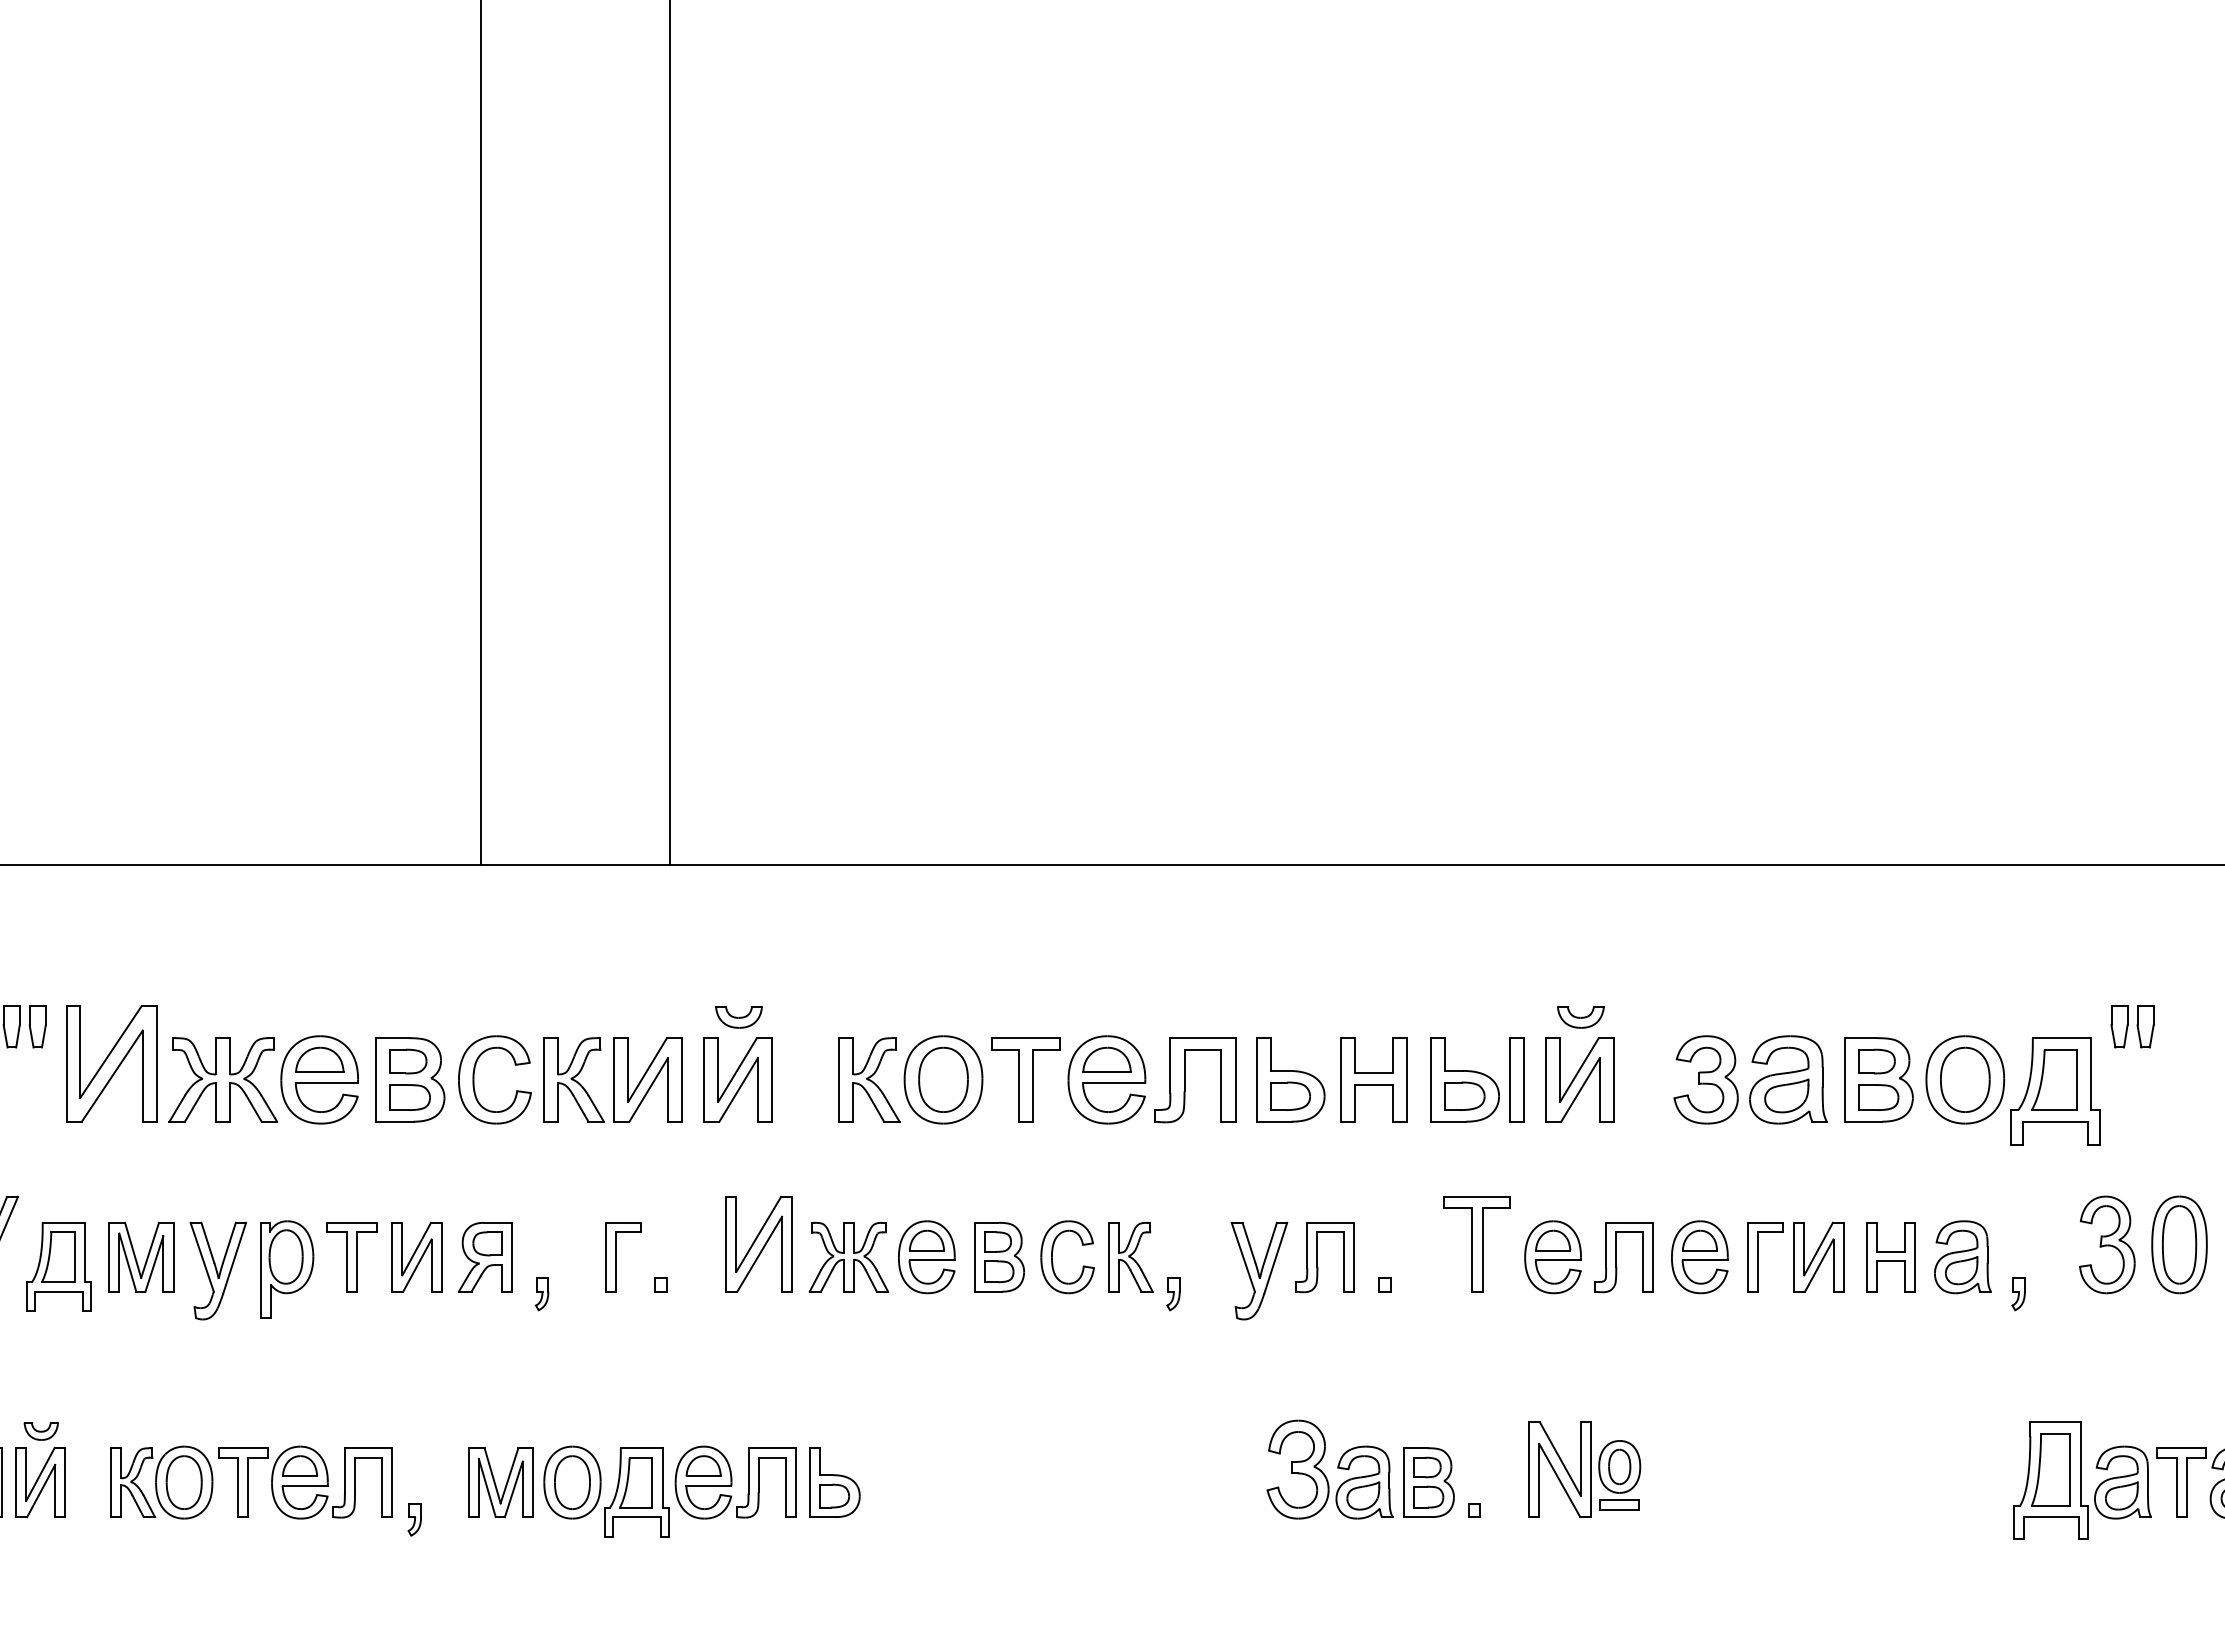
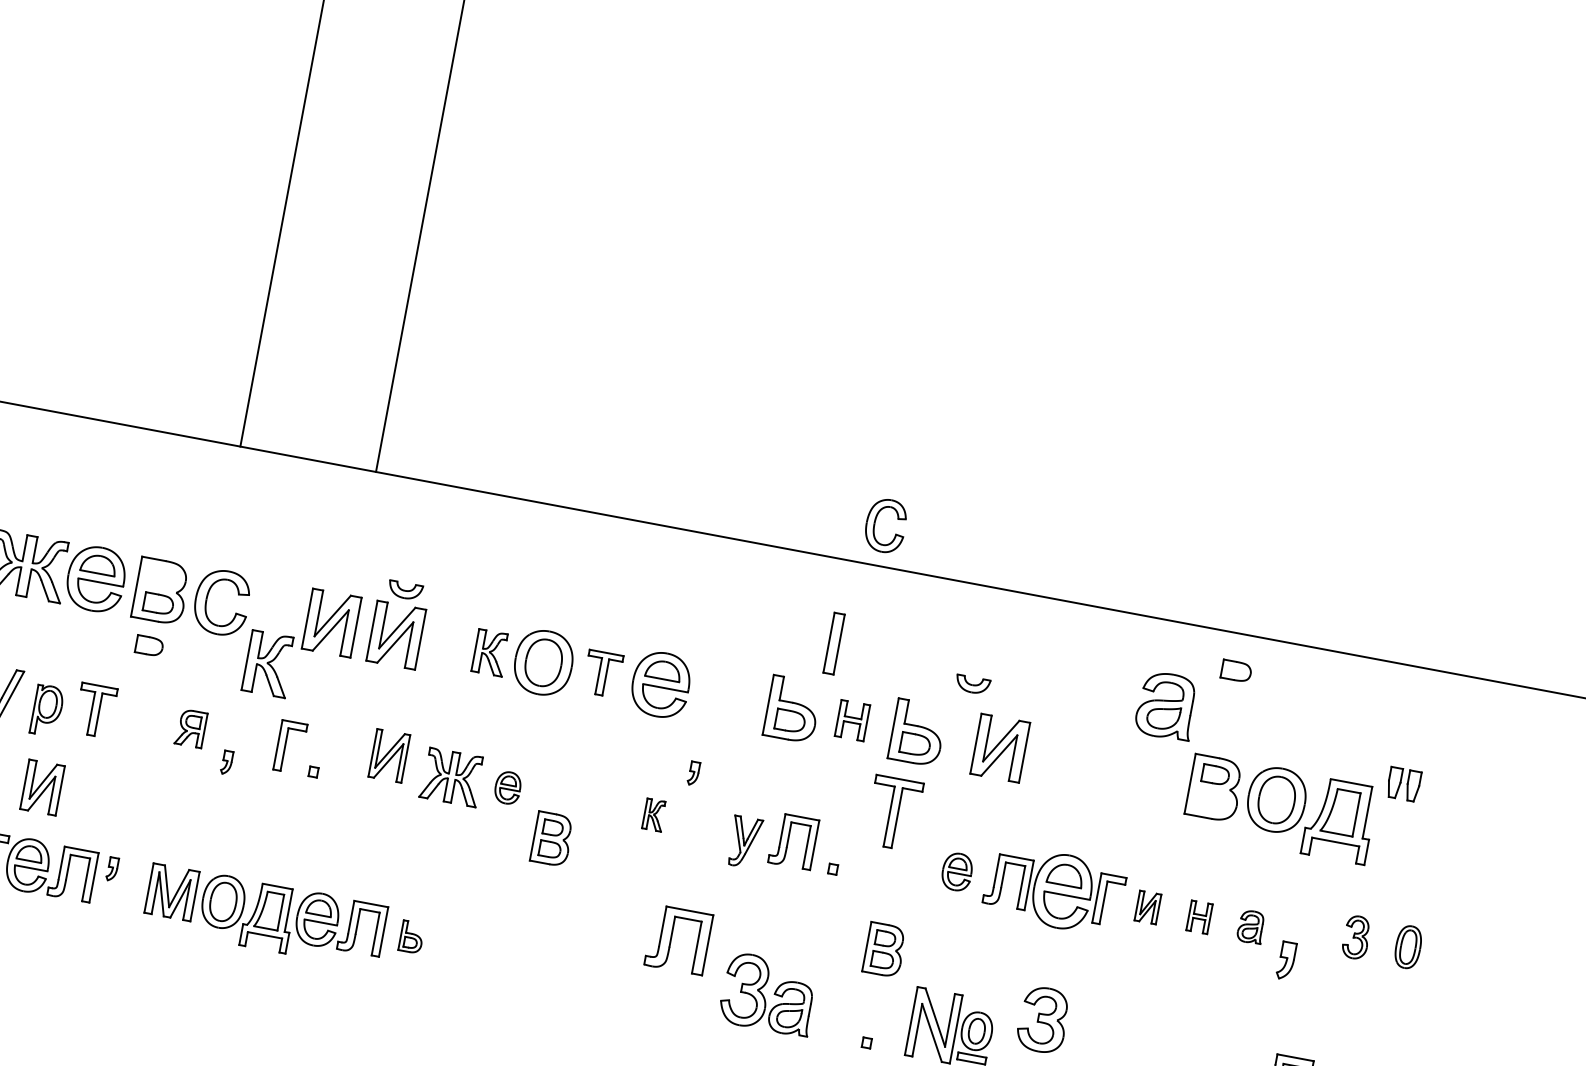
part: (1580, 1017) -> (972, 684), moved
part: (408, 1061) -> (149, 645), moved
part: (573, 1079) -> (268, 663), moved
part: (869, 1079) -> (490, 652), size x0.7
part: (1025, 1079) -> (602, 673), size x0.7
part: (1373, 1079) -> (852, 720), size x0.6
part: (1516, 1079) -> (833, 643), moved
part: (1705, 1079) -> (1042, 1019), moved
part: (1788, 1079) -> (1166, 705), moved
part: (1185, 1080) -> (671, 938), moved
part: (1878, 1097) -> (1236, 671), moved
part: (758, 1243) -> (388, 755), size x0.7
part: (1476, 1244) -> (893, 813), moved
part: (2107, 1244) -> (1356, 937), size x0.6
part: (2179, 1244) -> (1408, 946), size x0.6
part: (416, 1256) -> (42, 787), moved
part: (484, 1256) -> (190, 727), size x0.7
part: (999, 1256) -> (552, 838), moved
part: (1130, 1256) -> (654, 814), size x0.6
part: (1818, 1256) -> (1147, 907), size x0.6
part: (926, 1257) -> (507, 787), size x0.6
part: (1052, 1257) -> (874, 524), moved
part: (1552, 1257) -> (956, 872), size x0.7
part: (1699, 1257) -> (1062, 891), size x1.4
part: (1890, 1257) -> (1199, 917), size x0.6
part: (1962, 1257) -> (1250, 927), size x0.6
part: (287, 1269) -> (47, 710), size x0.7
part: (1259, 1270) -> (744, 842), size x0.7
part: (1173, 1294) -> (693, 773), moved
part: (2018, 1294) -> (1286, 961), size x1.6
part: (834, 1482) -> (411, 937), size x0.6
part: (1428, 1482) -> (884, 949), moved
part: (414, 1519) -> (112, 869), moved

